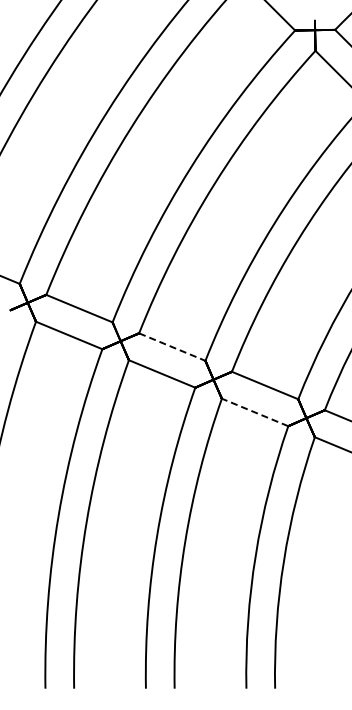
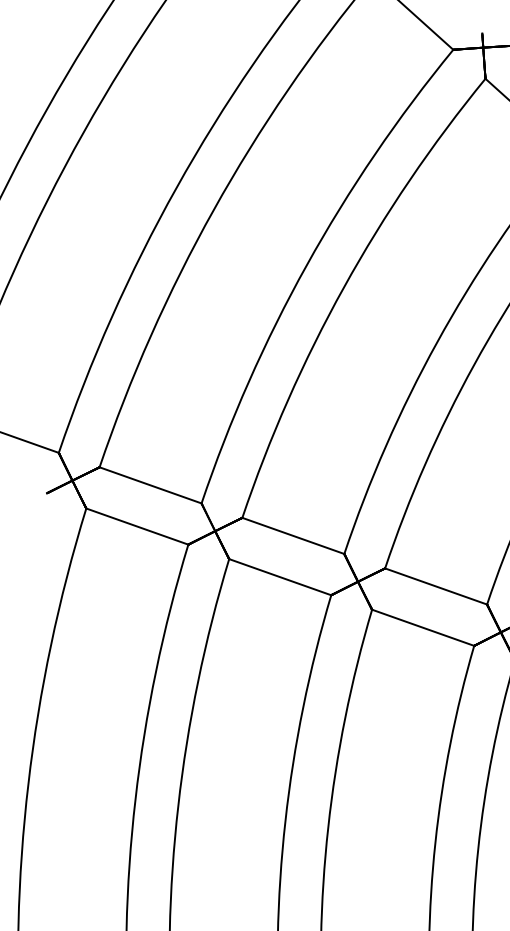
line: (172, 347) -> (293, 536), dashed -> solid
line: (255, 412) -> (423, 627), dashed -> solid

